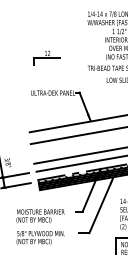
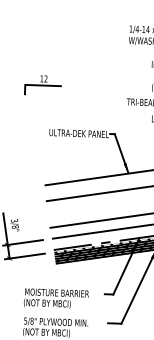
part: (46, 57) -> (42, 84), moved

